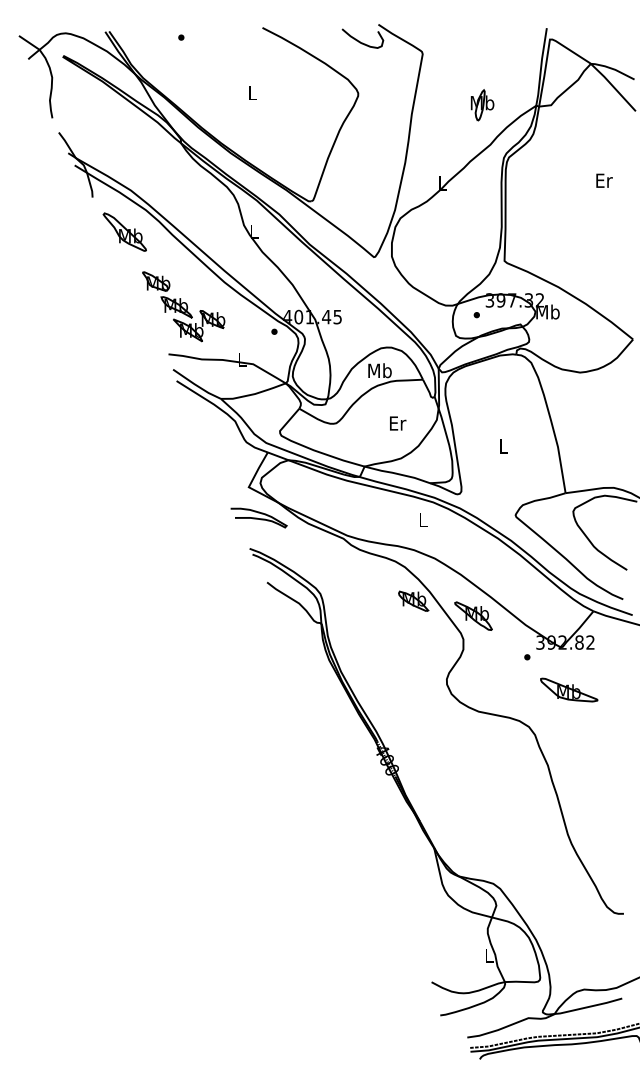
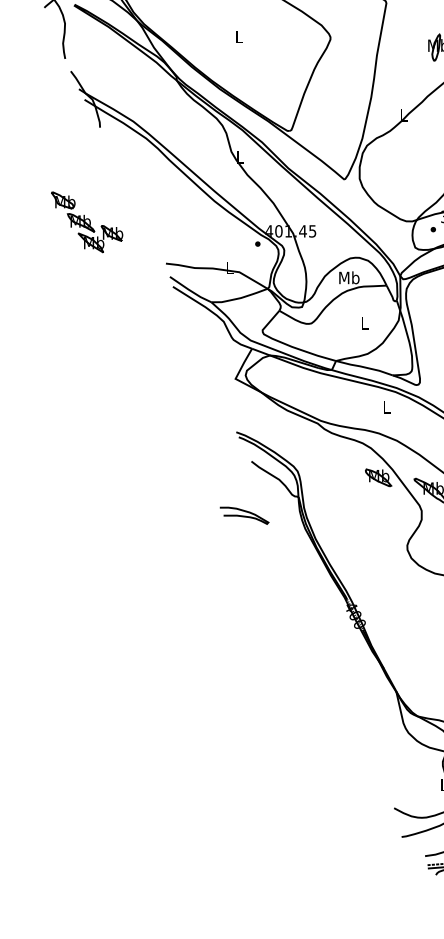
part: (124, 231) -> (127, 157), removed
part: (183, 306) -> (87, 222), moved
text: (398, 423) -> (365, 323), Er -> L
curve: (257, 517) -> (243, 515), moved

